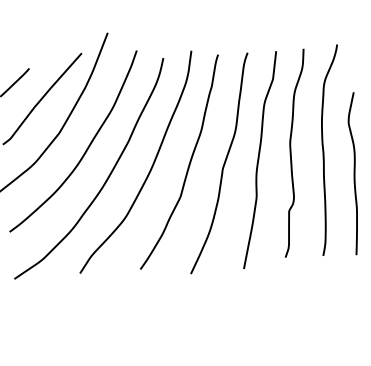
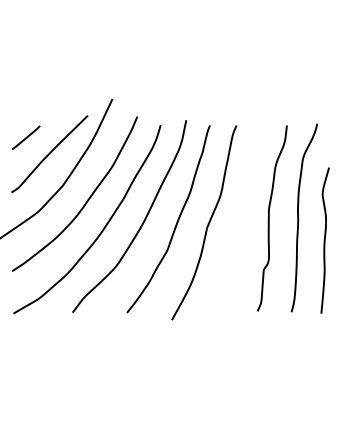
curve: (259, 160) -> (240, 222), removed

